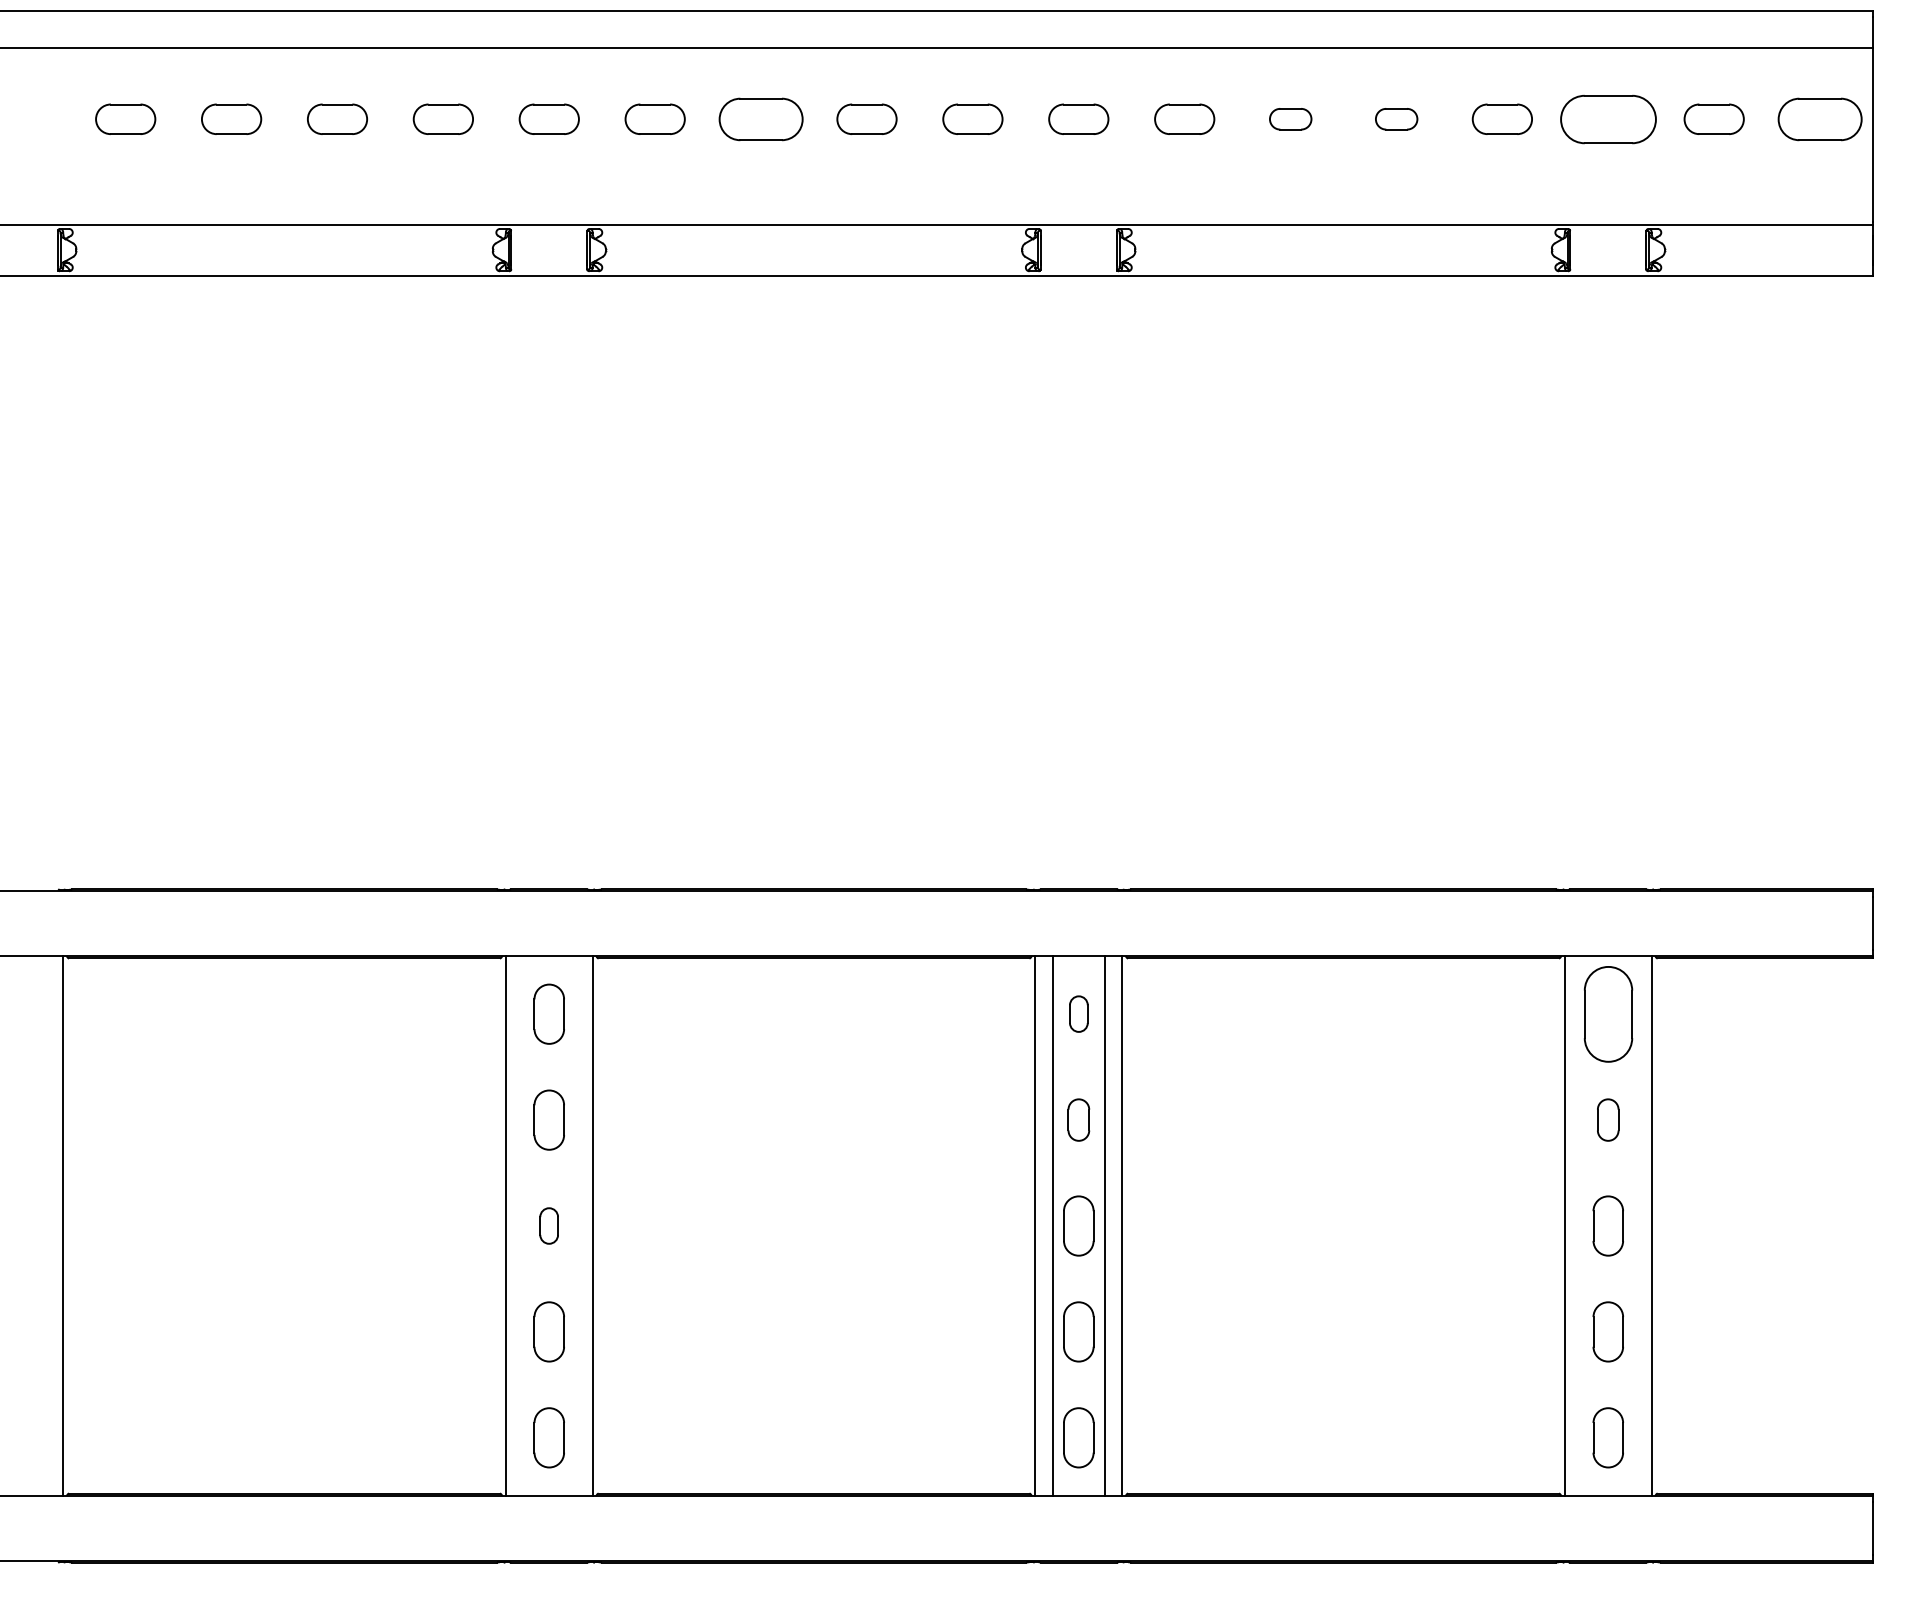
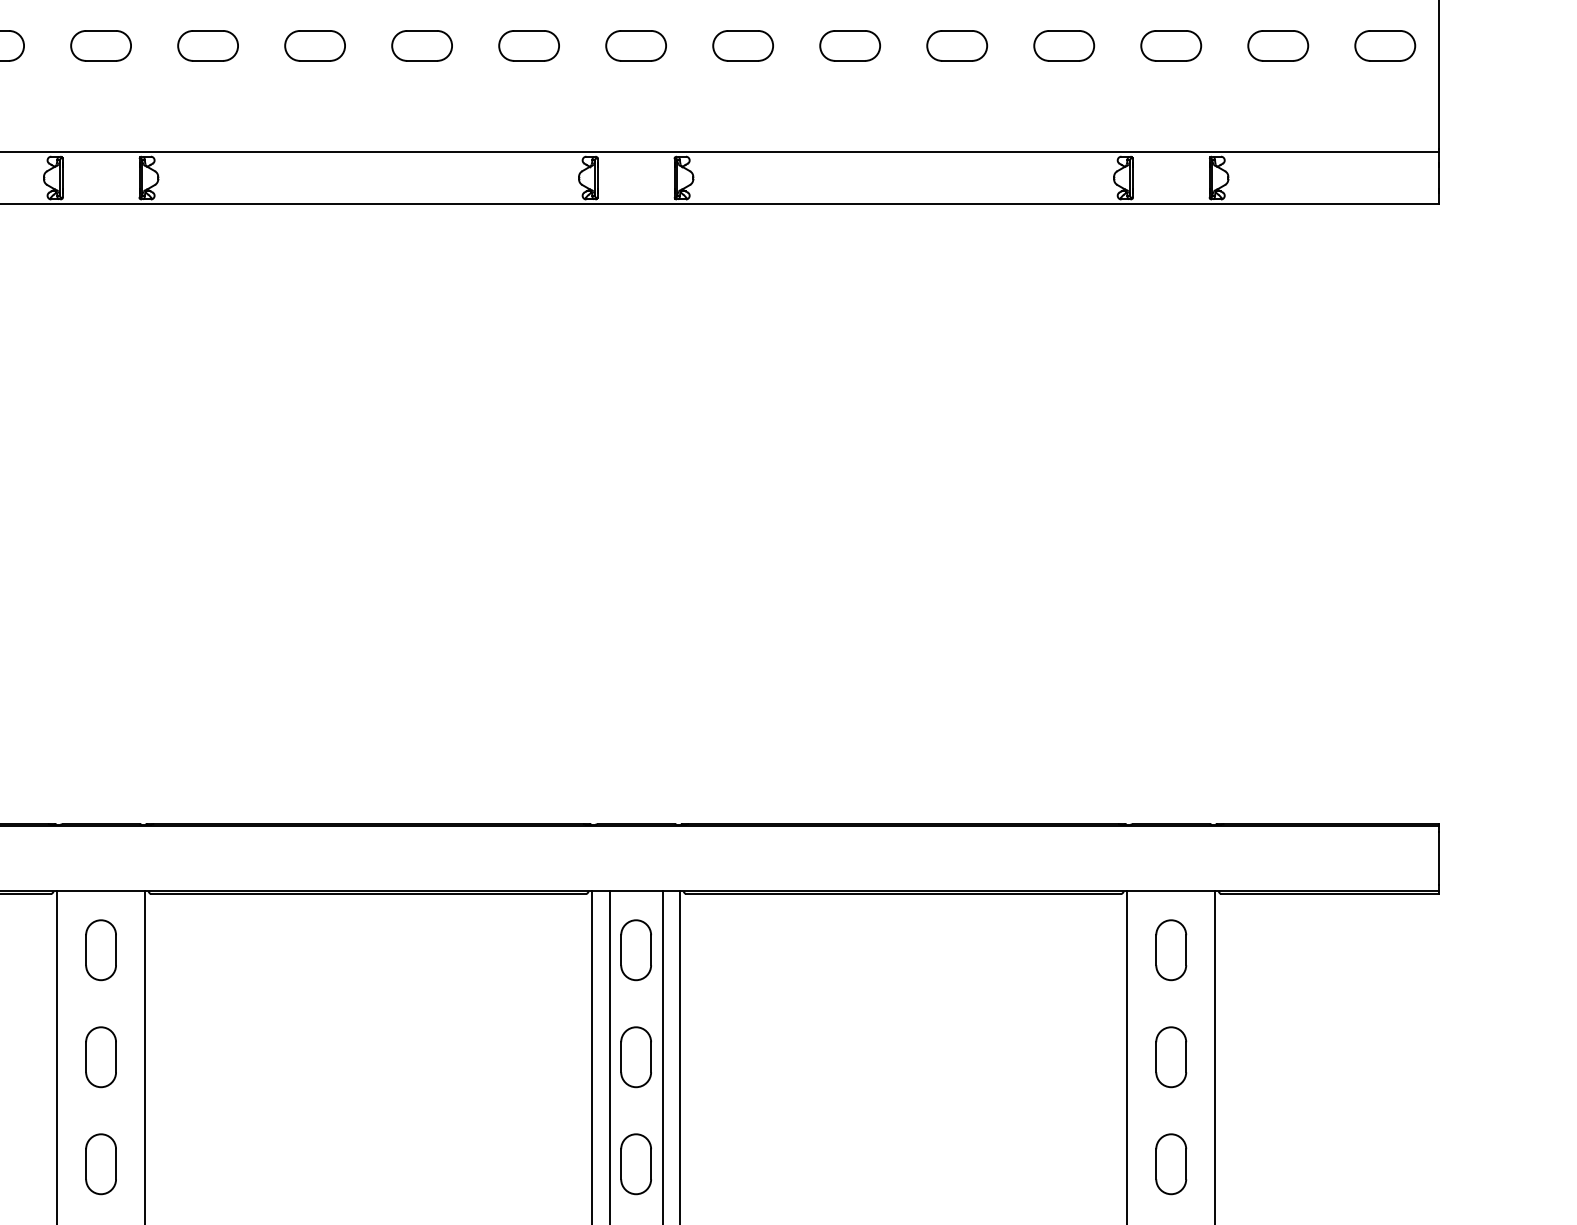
part: (760, 118) -> (314, 45), size x0.71
part: (1290, 118) -> (850, 45), size x1.43
part: (1396, 118) -> (957, 45), size x1.43
part: (1607, 118) -> (1170, 45), size x0.62
part: (1819, 118) -> (1384, 45), size x0.71
part: (1078, 1013) -> (635, 949), size x1.67
part: (1607, 1013) -> (1170, 949), size x0.62
part: (1078, 1119) -> (635, 1056), size x1.43
part: (1607, 1119) -> (1170, 1056), size x1.43
part: (548, 1225) -> (100, 1163), size x1.67

